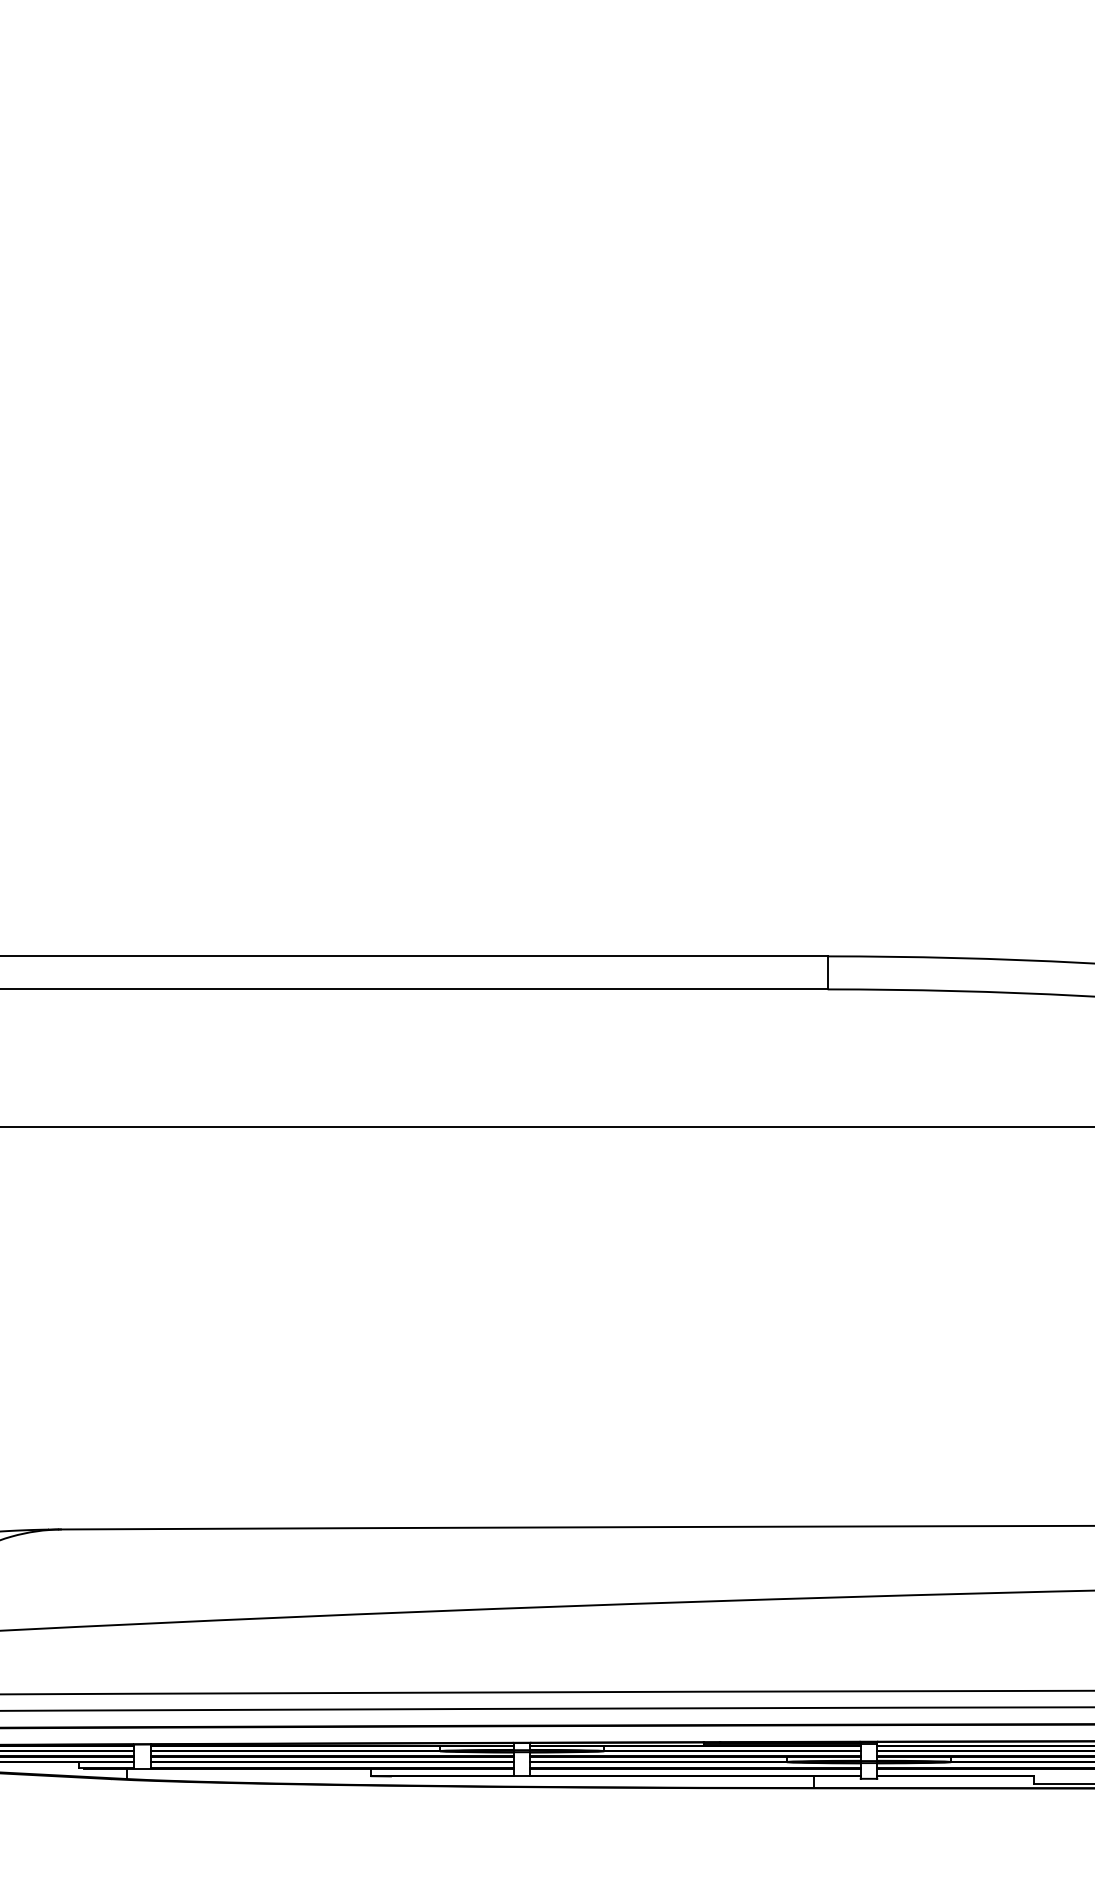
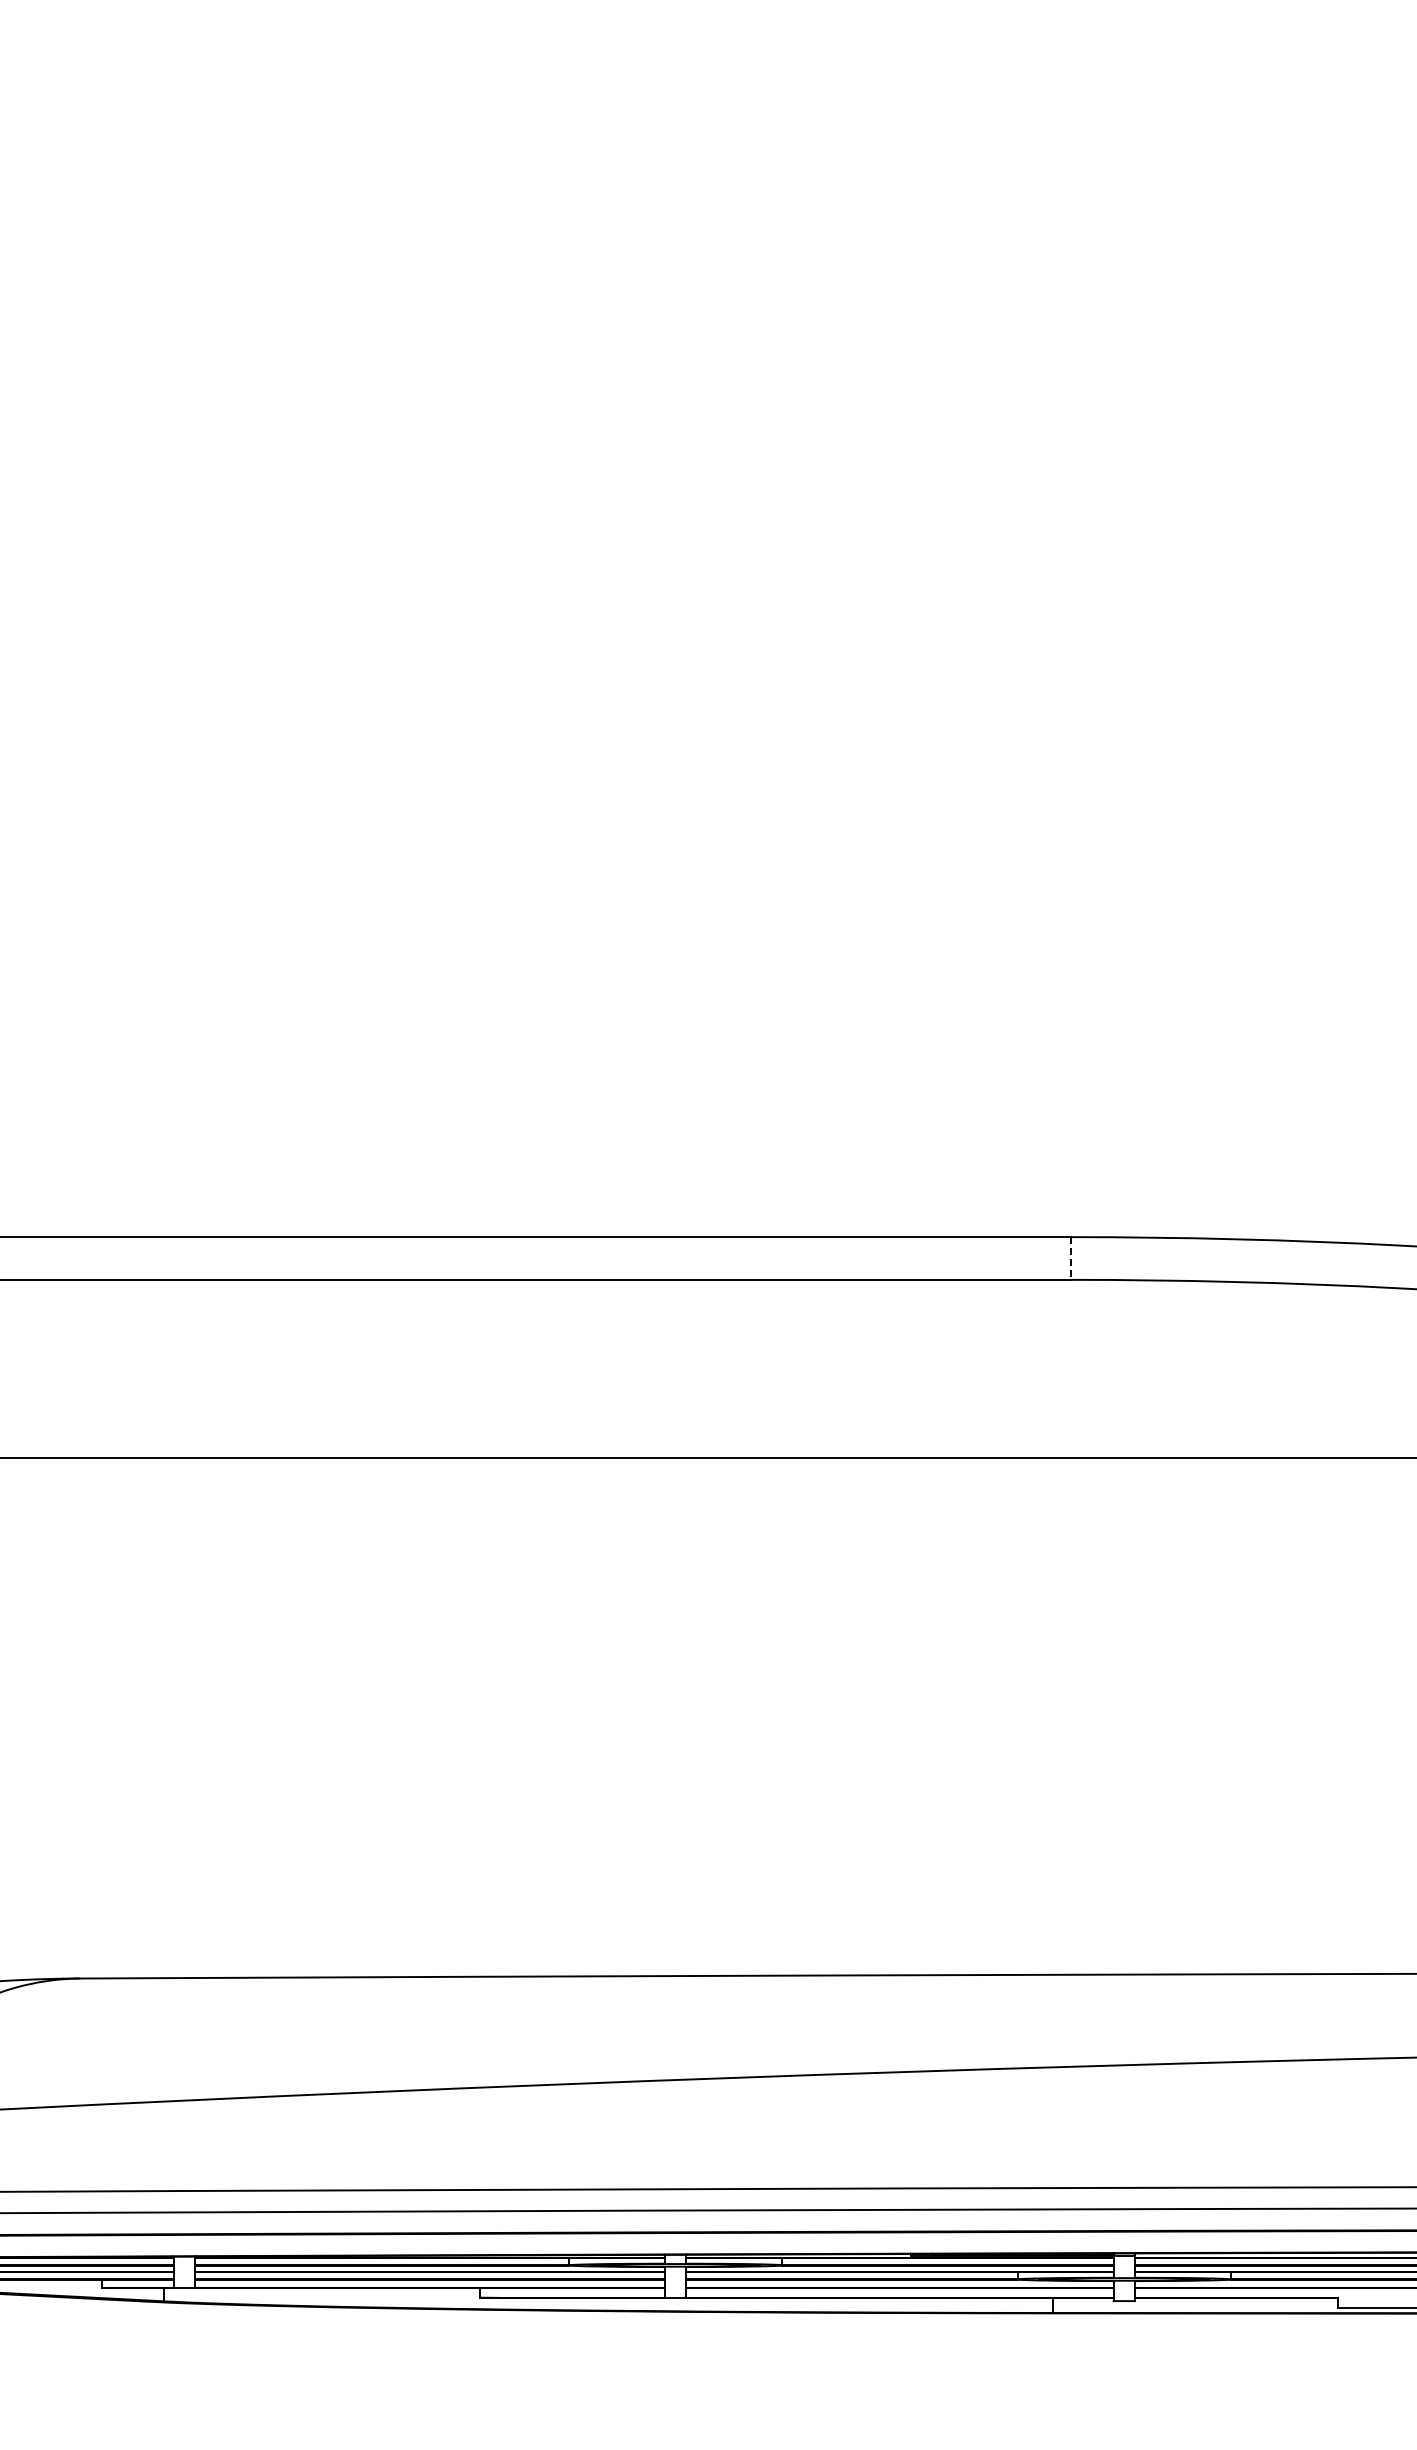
line: (827, 973) -> (1070, 1259), solid -> dashed

